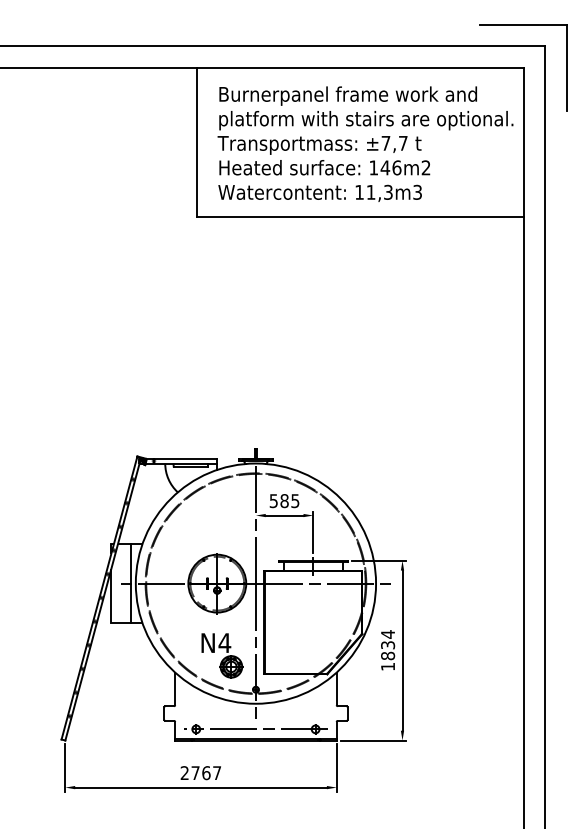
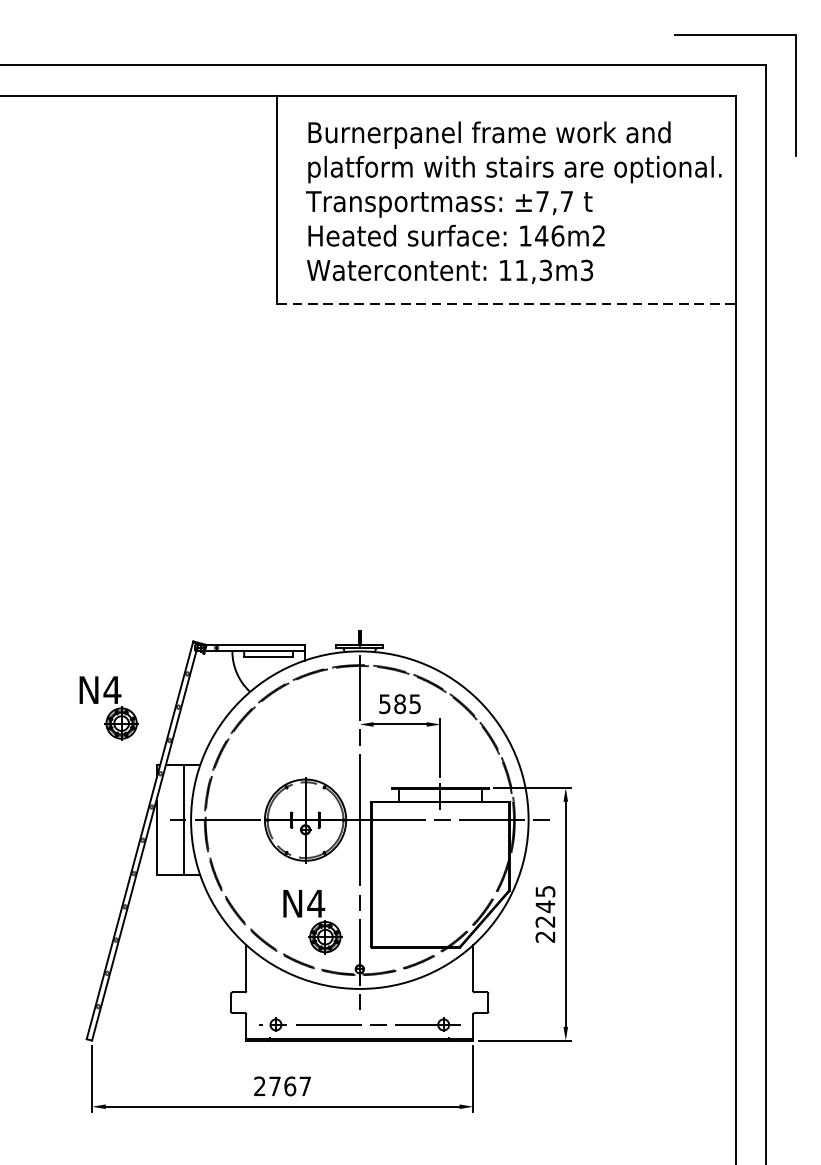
line: (360, 216) -> (506, 304), solid -> dashed
part: (77, 503) -> (109, 707), added
text: (388, 650) -> (546, 914), 1834 -> 2245

